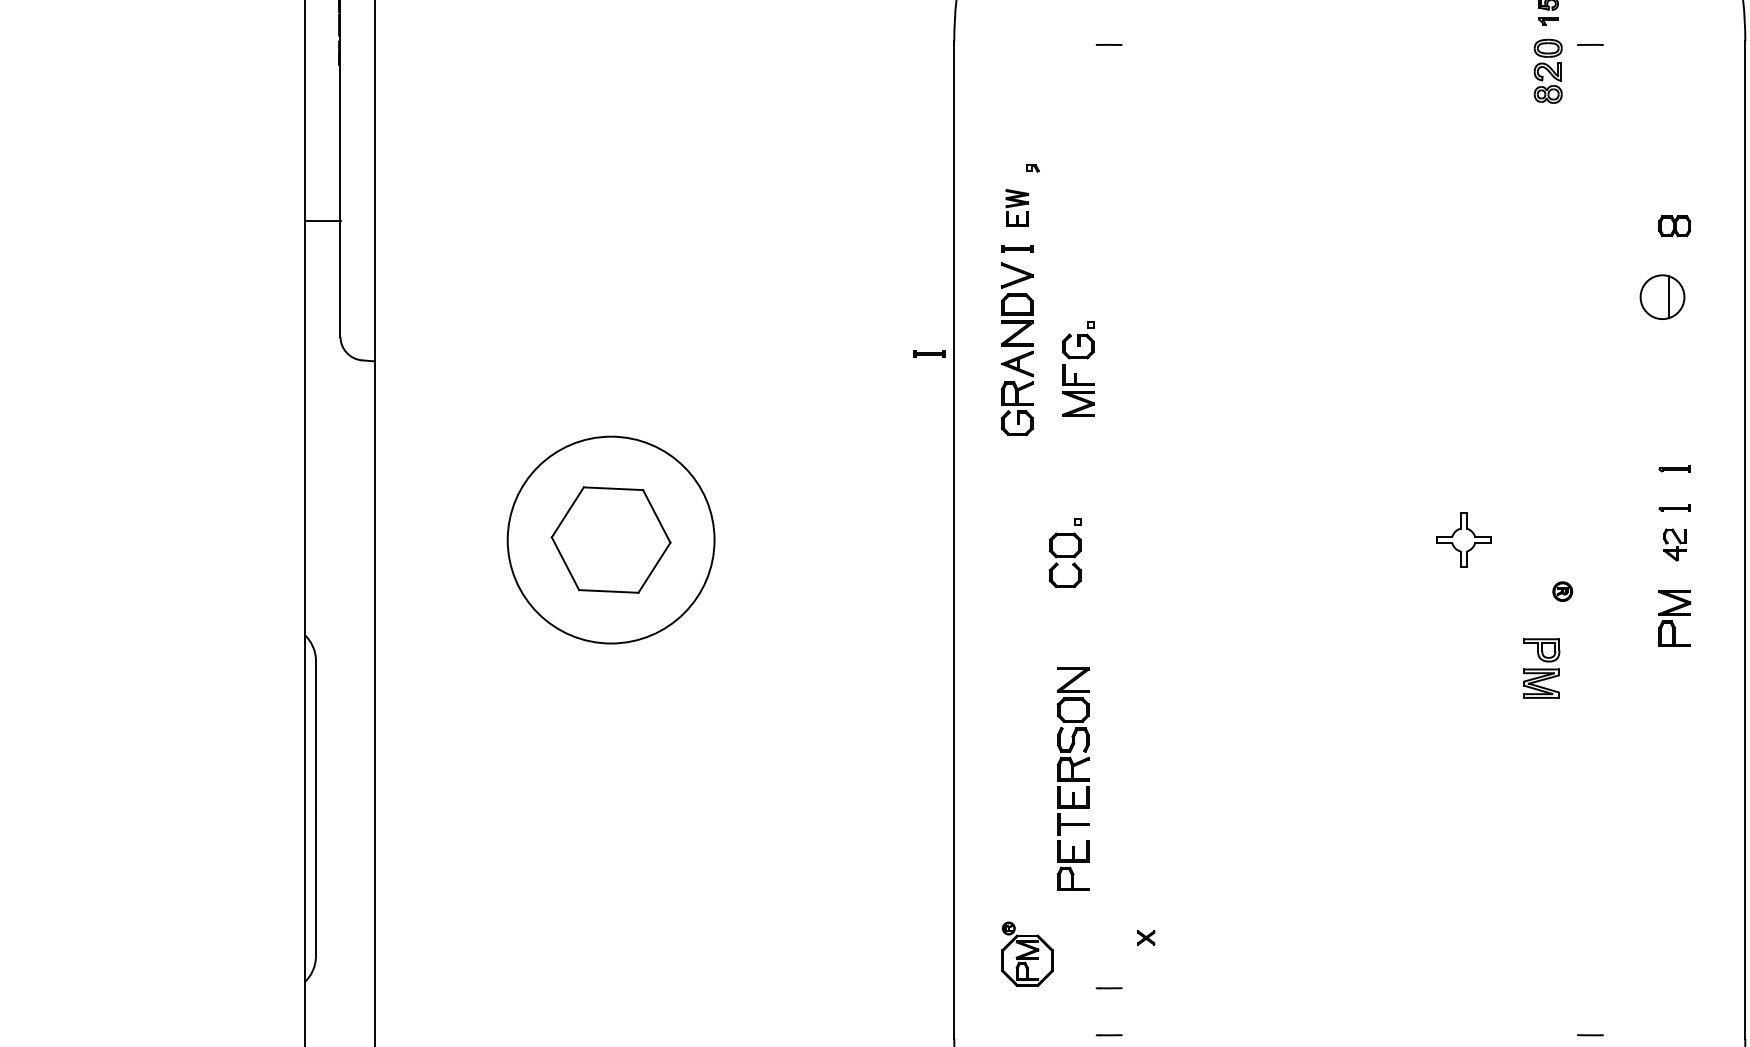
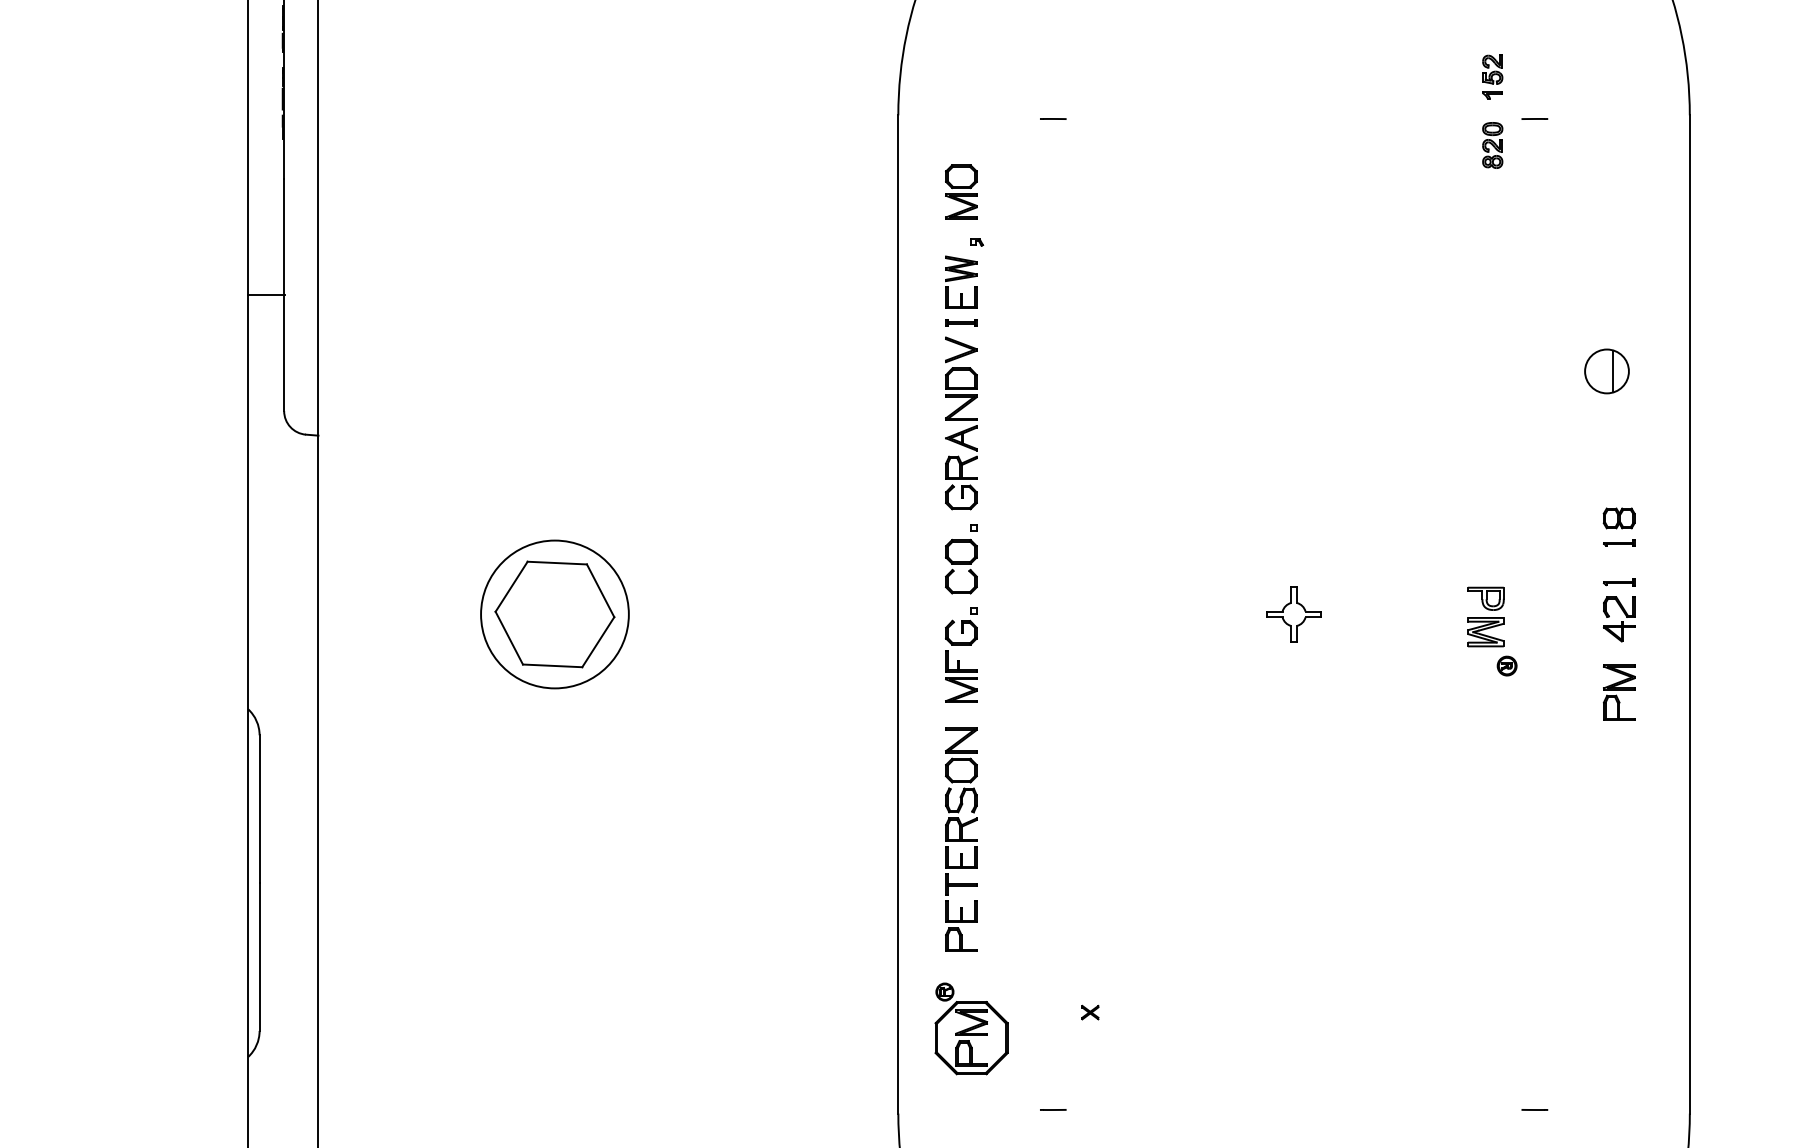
part: (1548, 71) -> (1492, 145), size x0.71
part: (1017, 117) -> (961, 191), added
part: (1017, 207) -> (961, 281), size x1.43
part: (1674, 226) -> (1618, 518), moved
part: (929, 353) -> (873, 427), removed
part: (1076, 374) -> (959, 660), moved
circle: (610, 540) -> (554, 614), size x0.71
part: (1463, 540) -> (1293, 614), moved
part: (1675, 545) -> (1619, 619), size x1.43
part: (1065, 553) -> (961, 559), moved
part: (1541, 668) -> (1485, 616), moved
part: (1073, 778) -> (961, 839), moved
part: (1027, 953) -> (971, 1028), size x1.43
line: (1109, 987) -> (1053, 1062), removed

